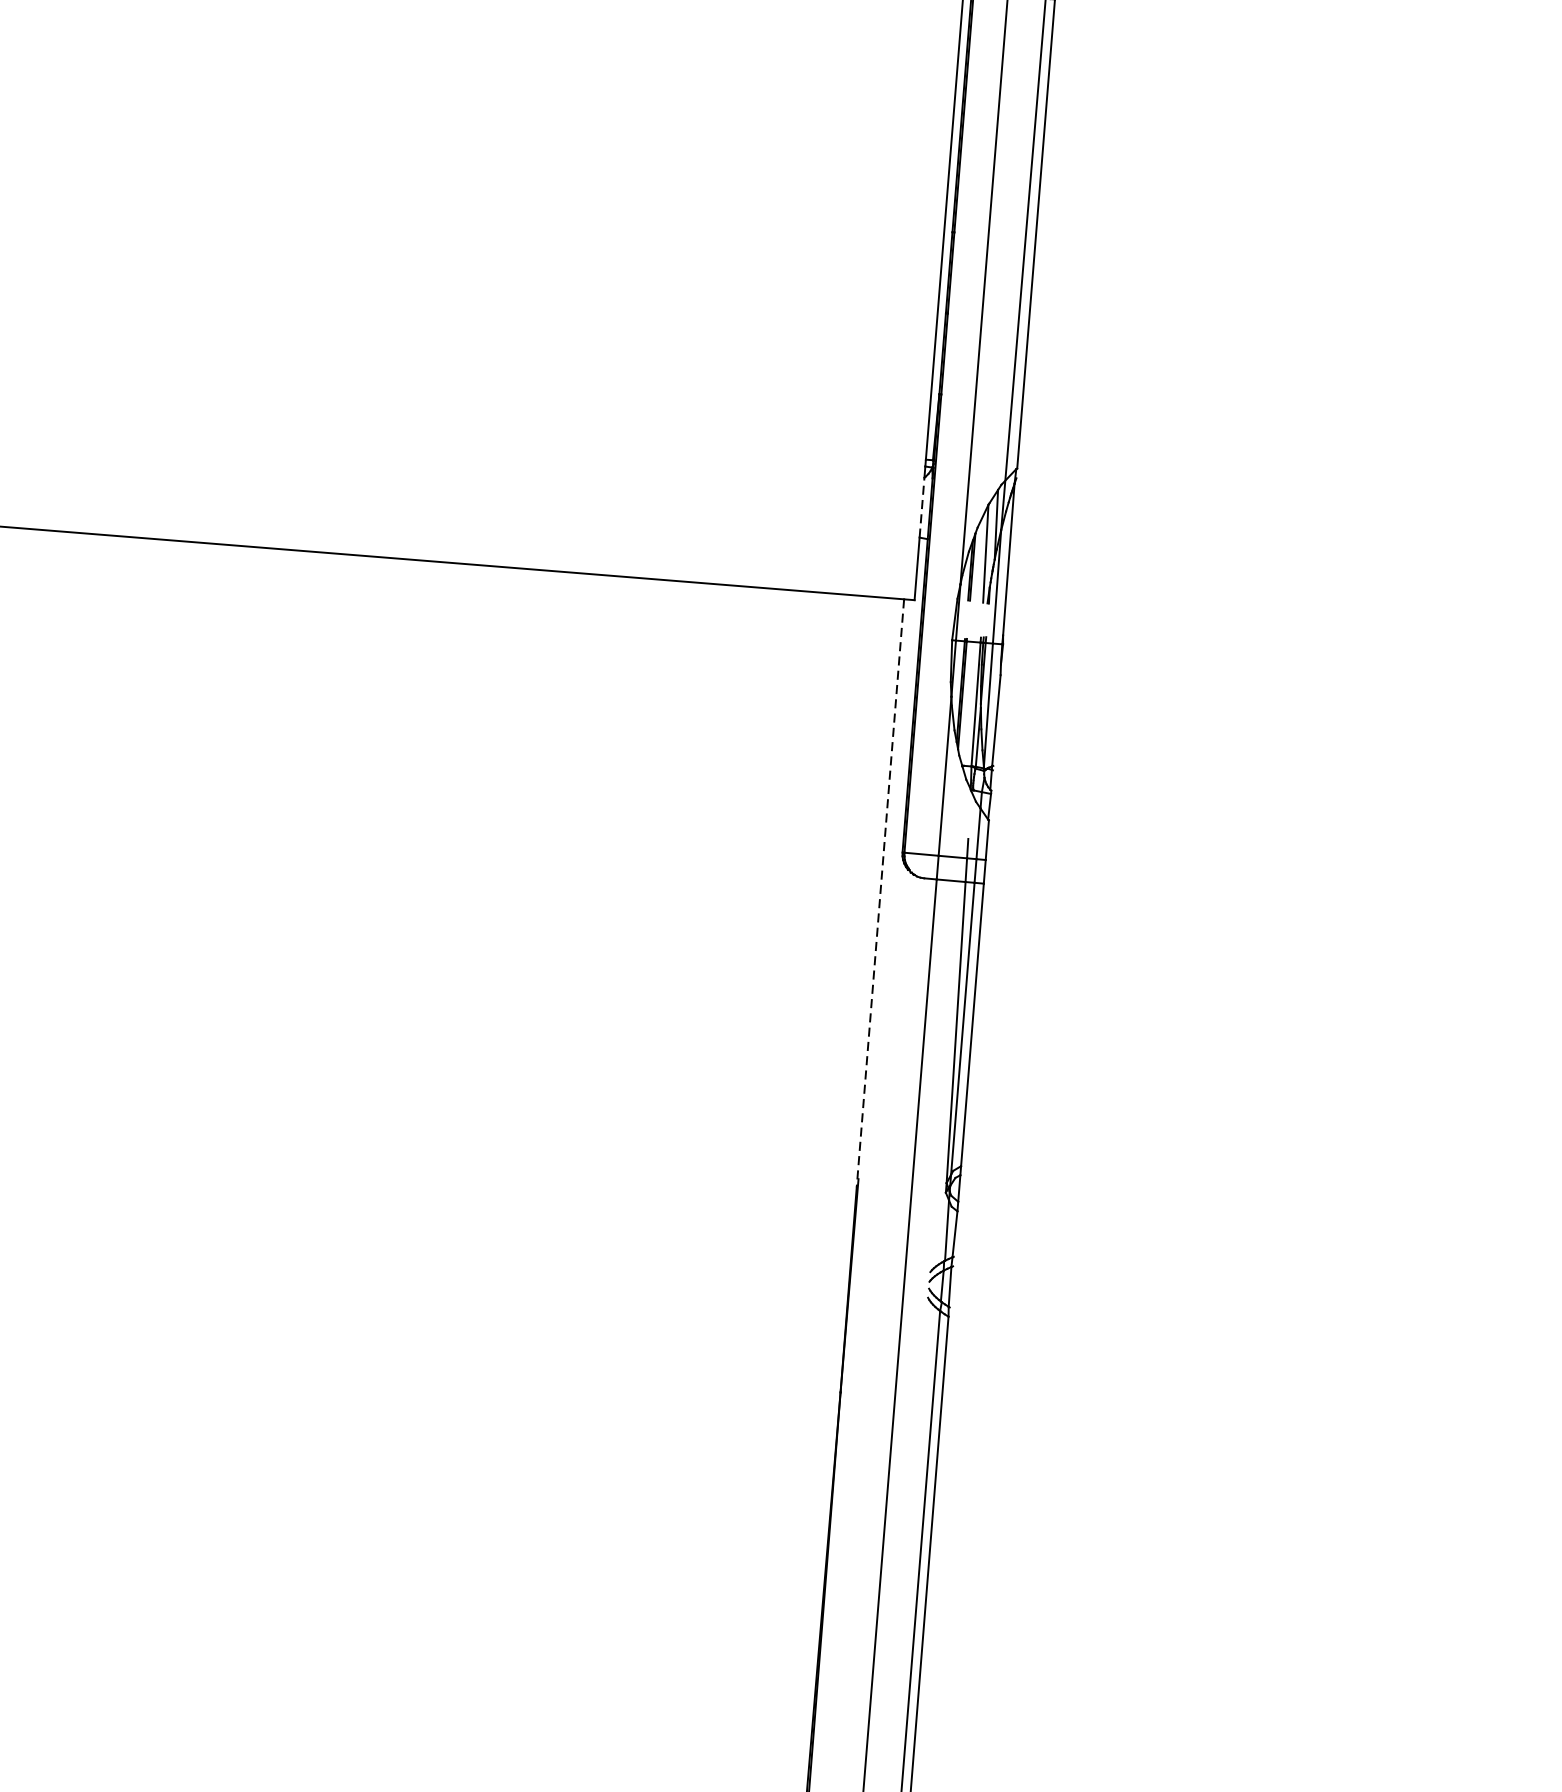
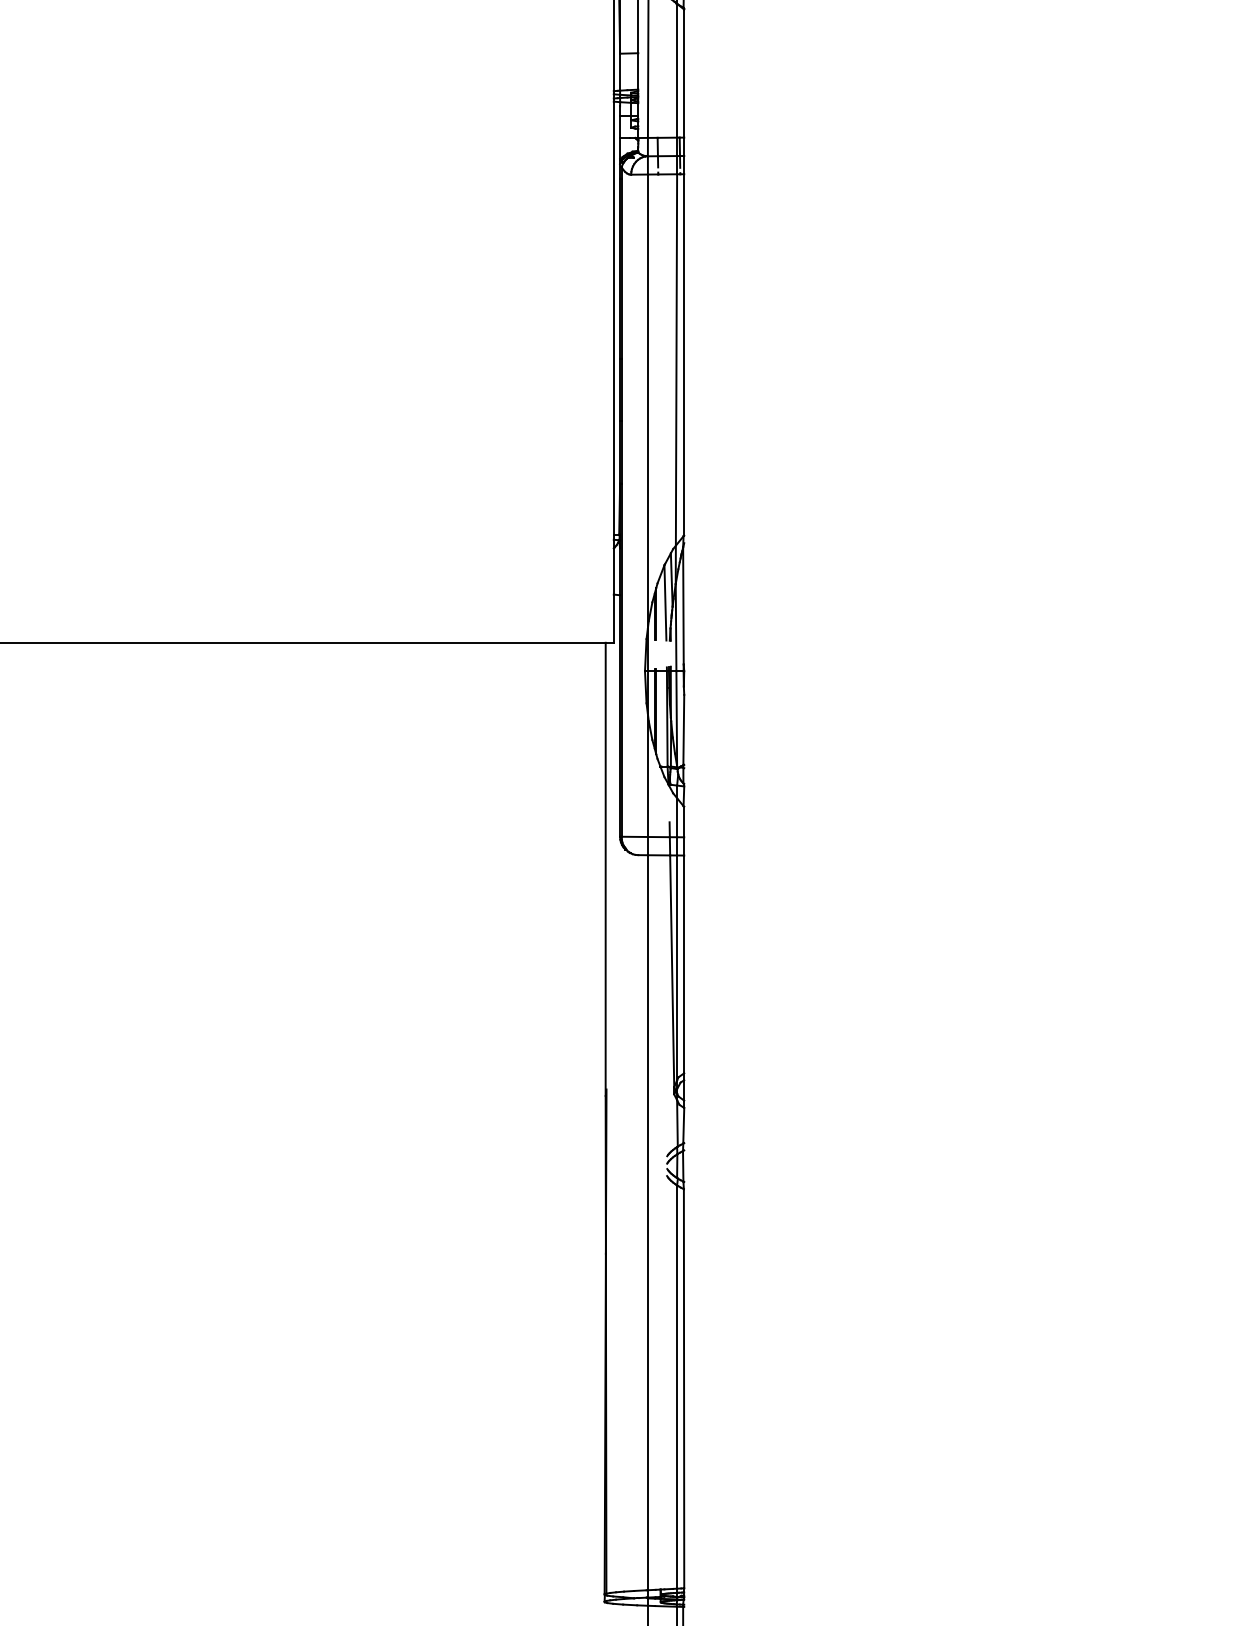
line: (921, 506) -> (613, 570), dashed -> solid
line: (880, 893) -> (605, 869), dashed -> solid

